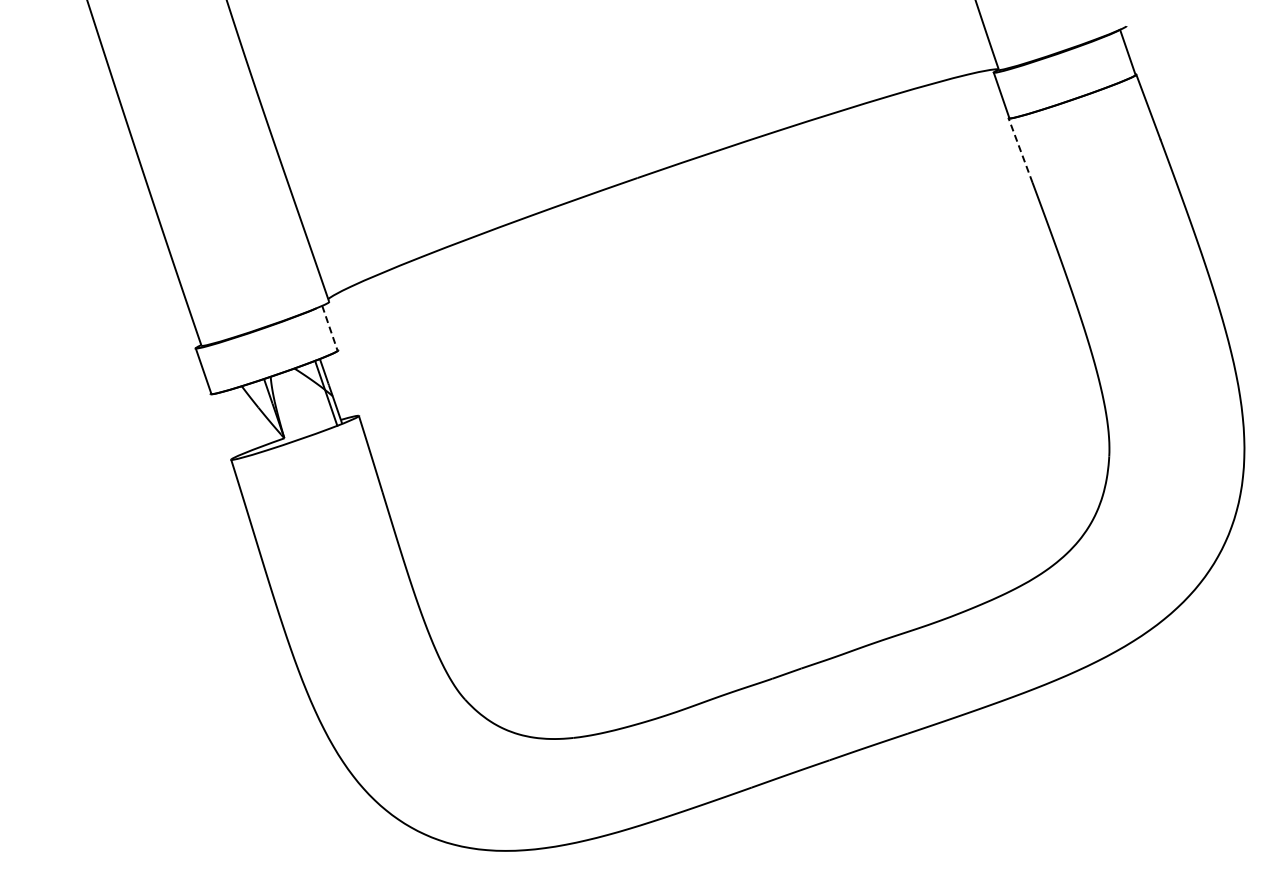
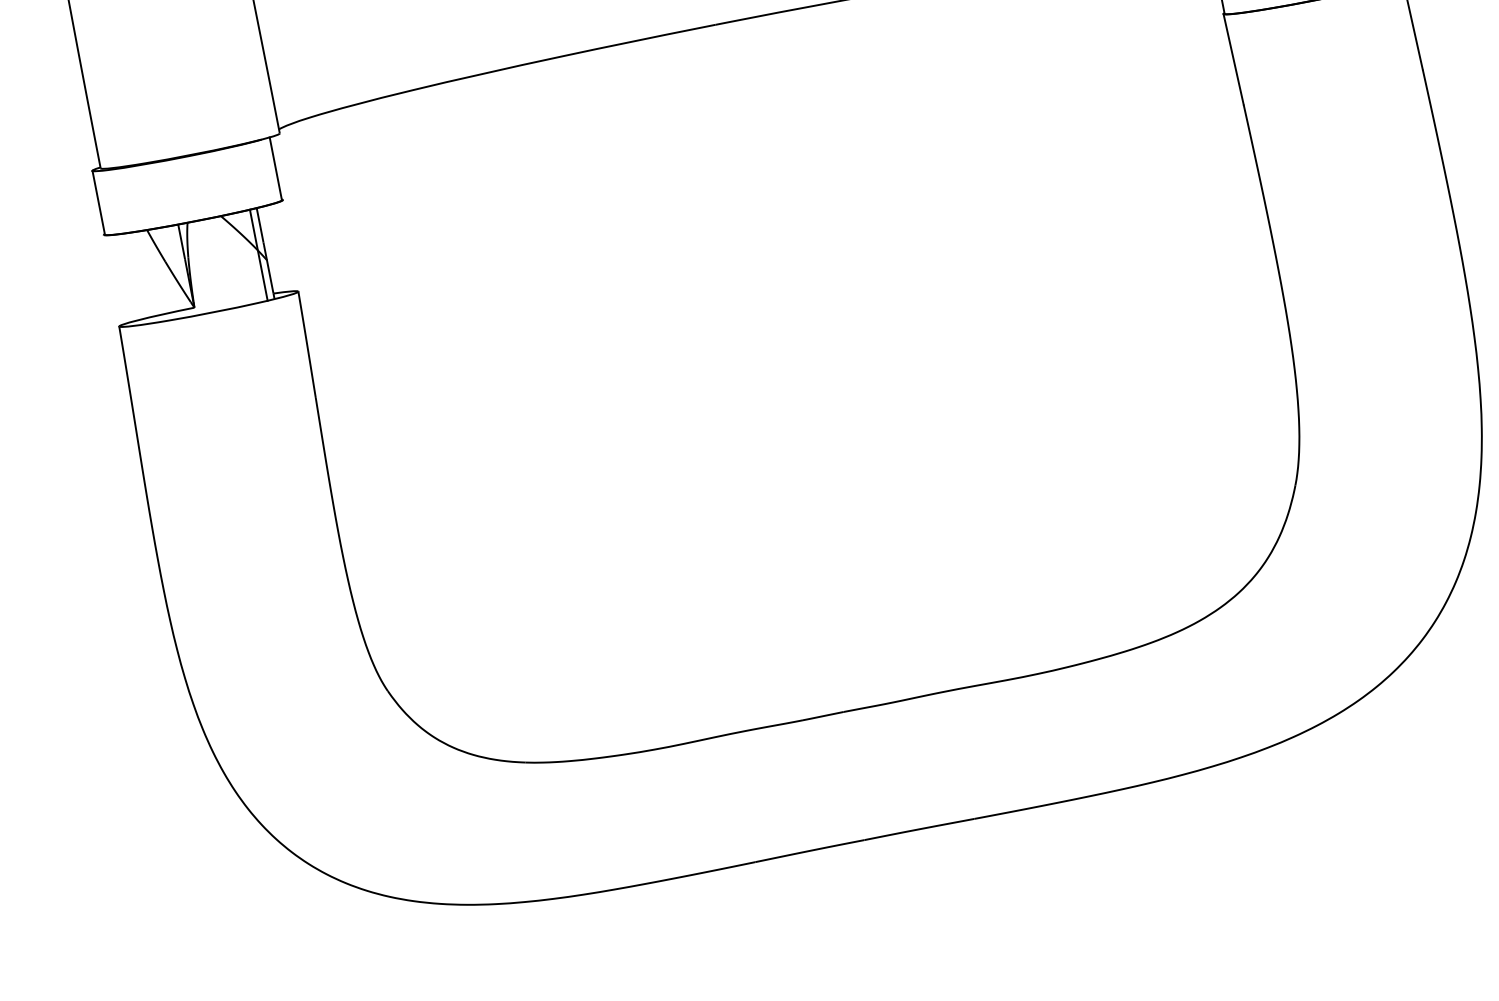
line: (1020, 150) -> (1233, 59), dashed -> solid
line: (329, 328) -> (275, 169), dashed -> solid

